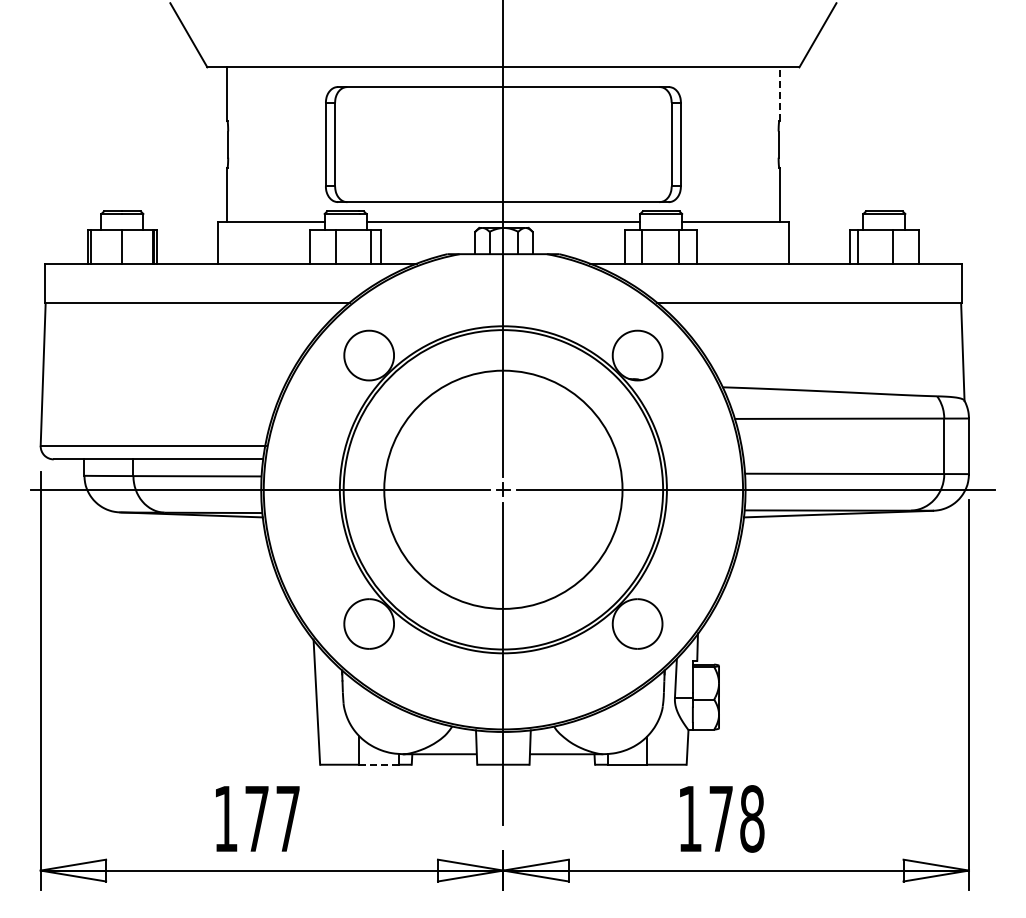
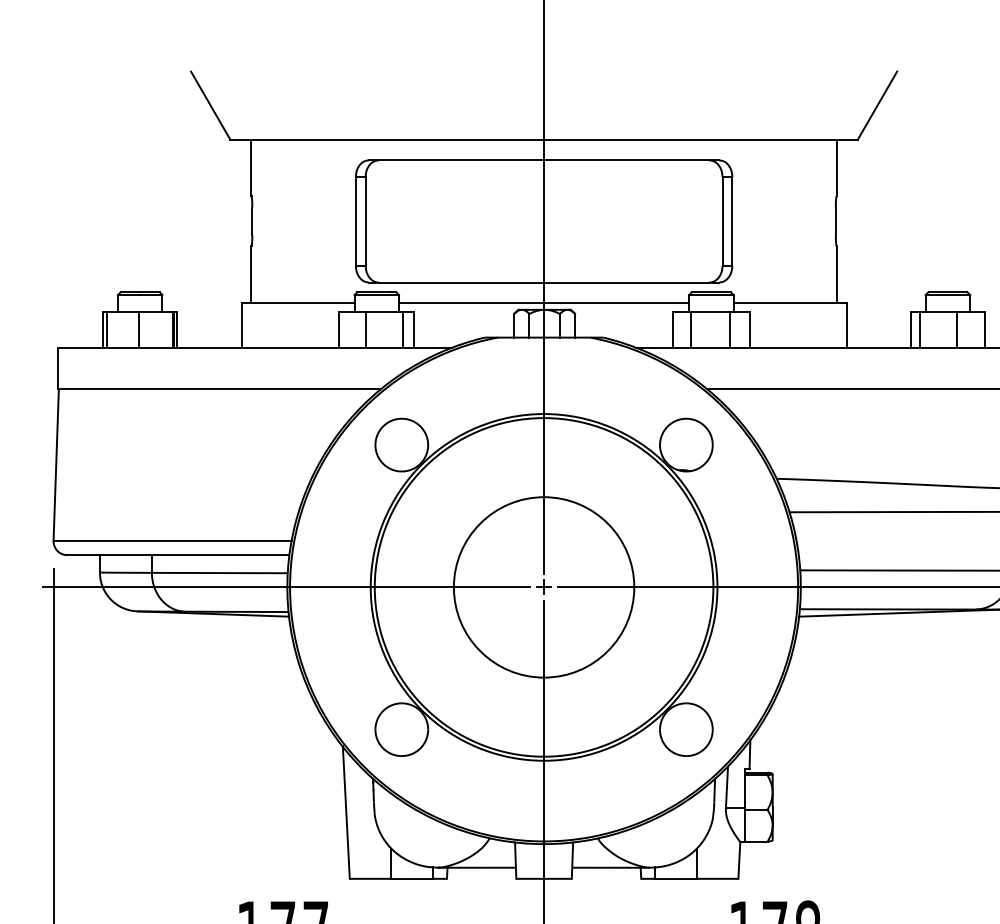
line: (779, 94) -> (836, 168), dashed -> solid
circle: (503, 489) -> (544, 587), size x0.71
line: (379, 764) -> (412, 878), dashed -> solid

